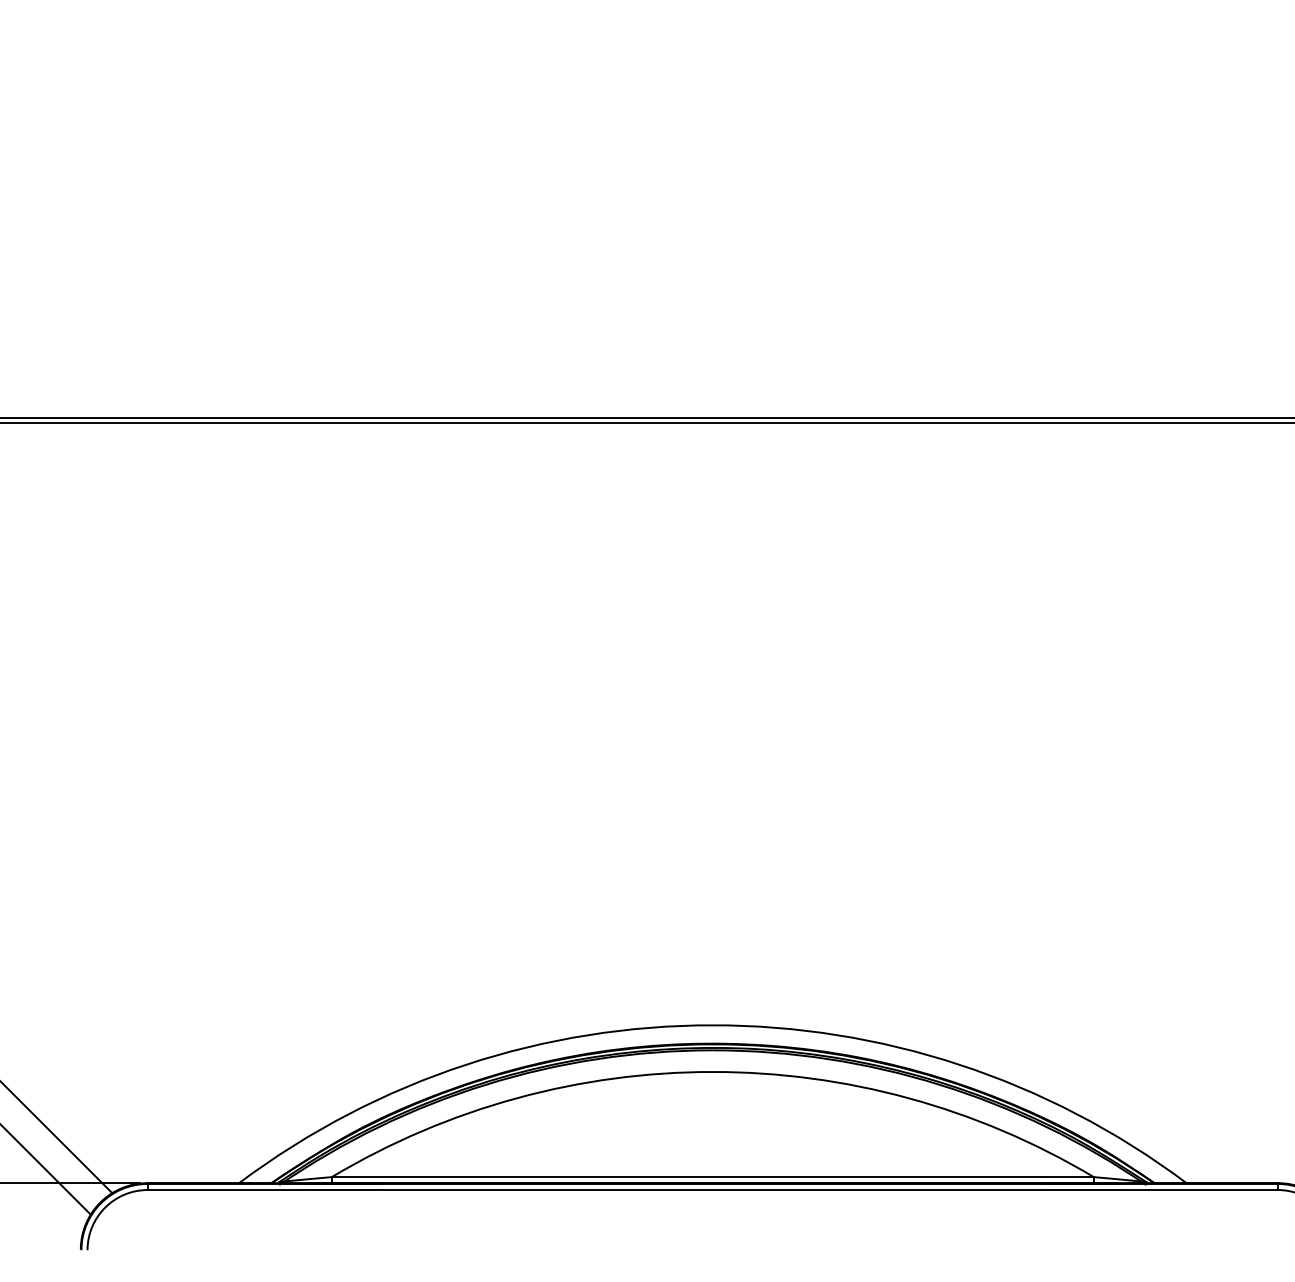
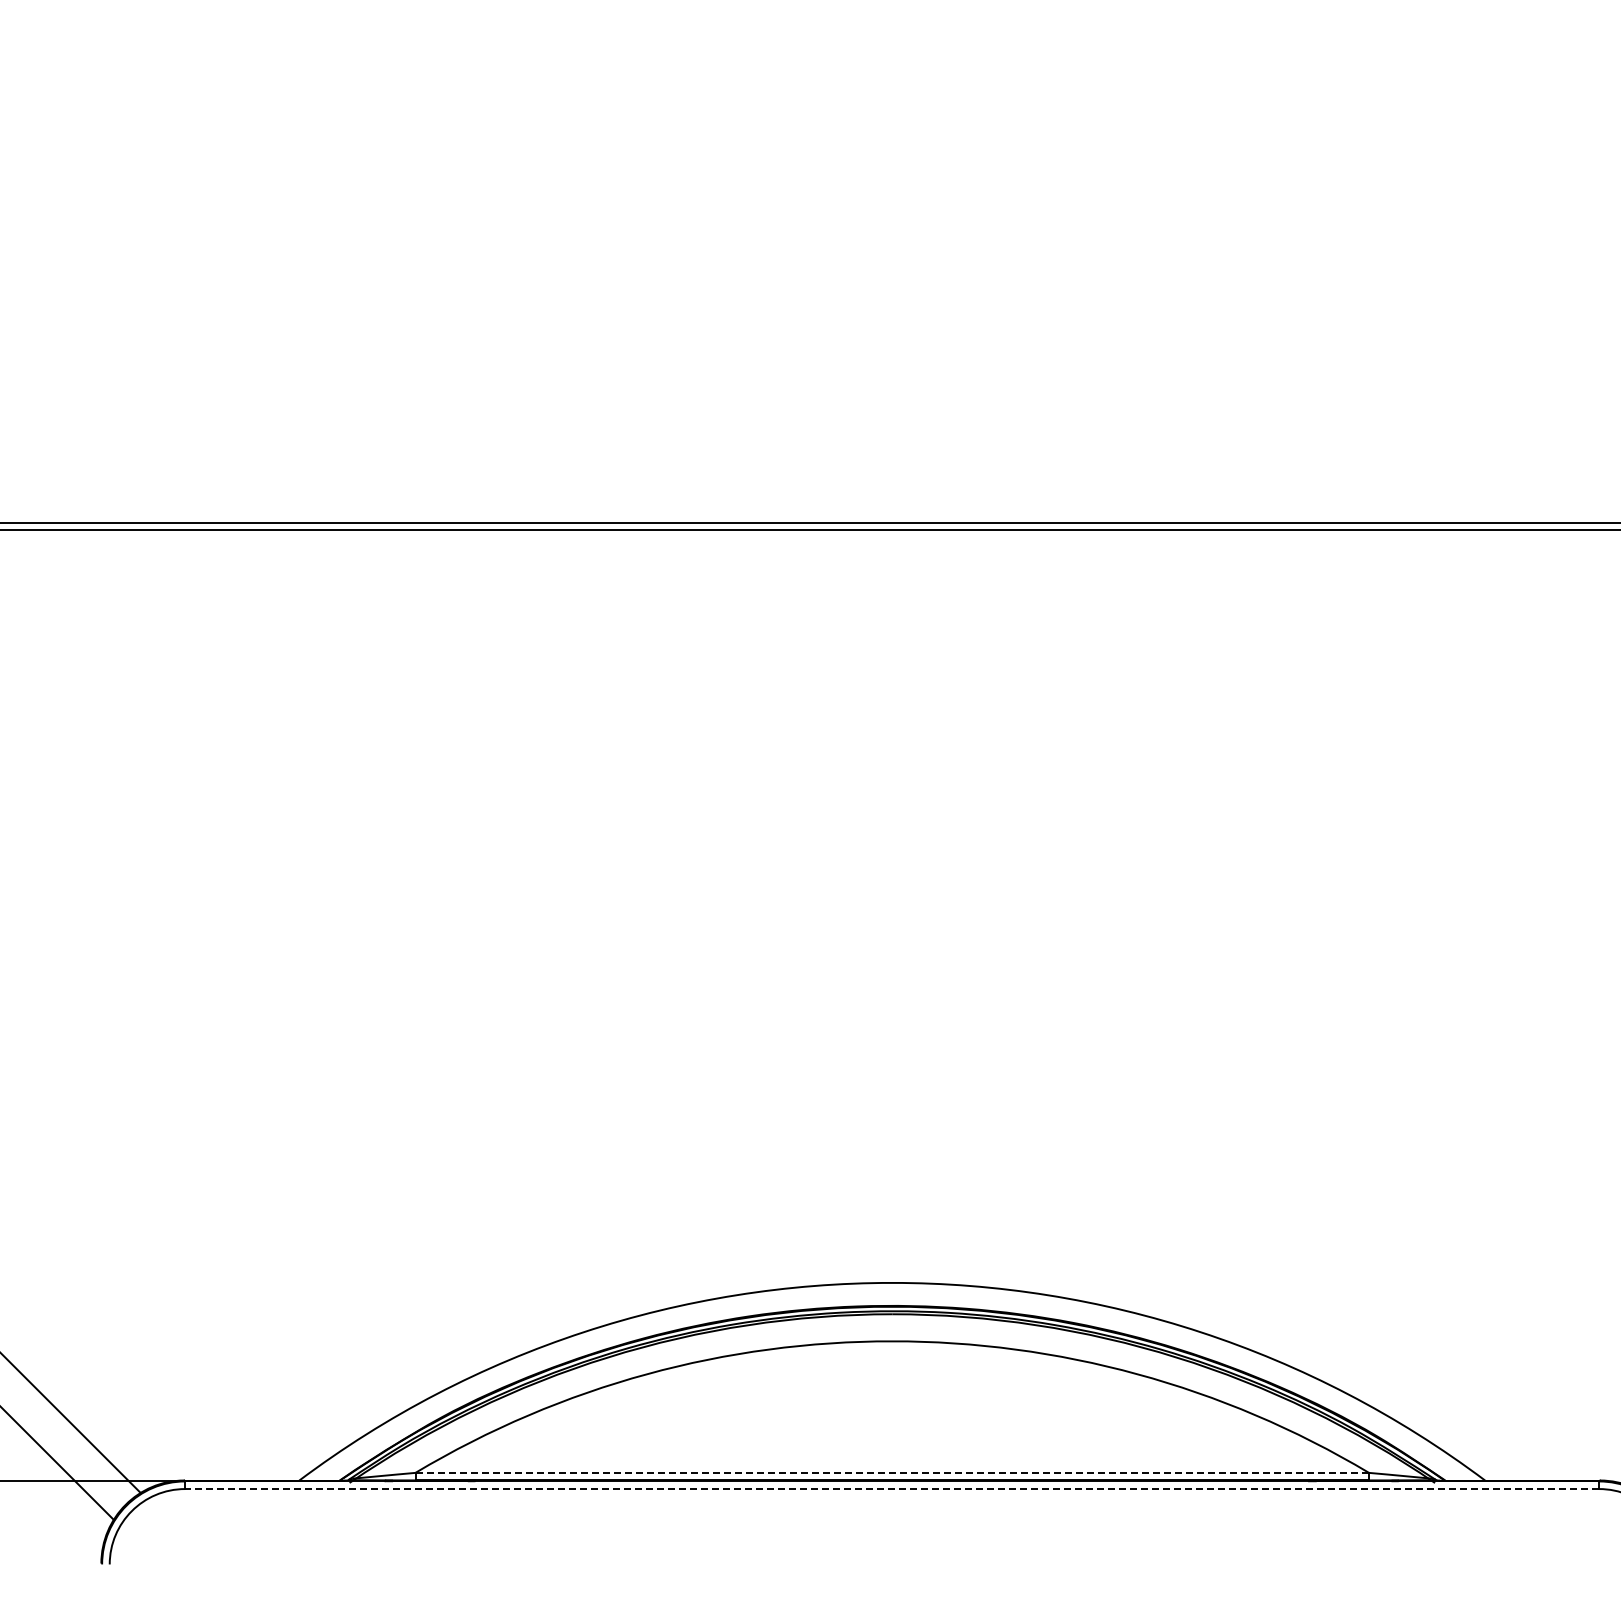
line: (713, 1176) -> (892, 1472), solid -> dashed
line: (712, 1190) -> (891, 1489), solid -> dashed

